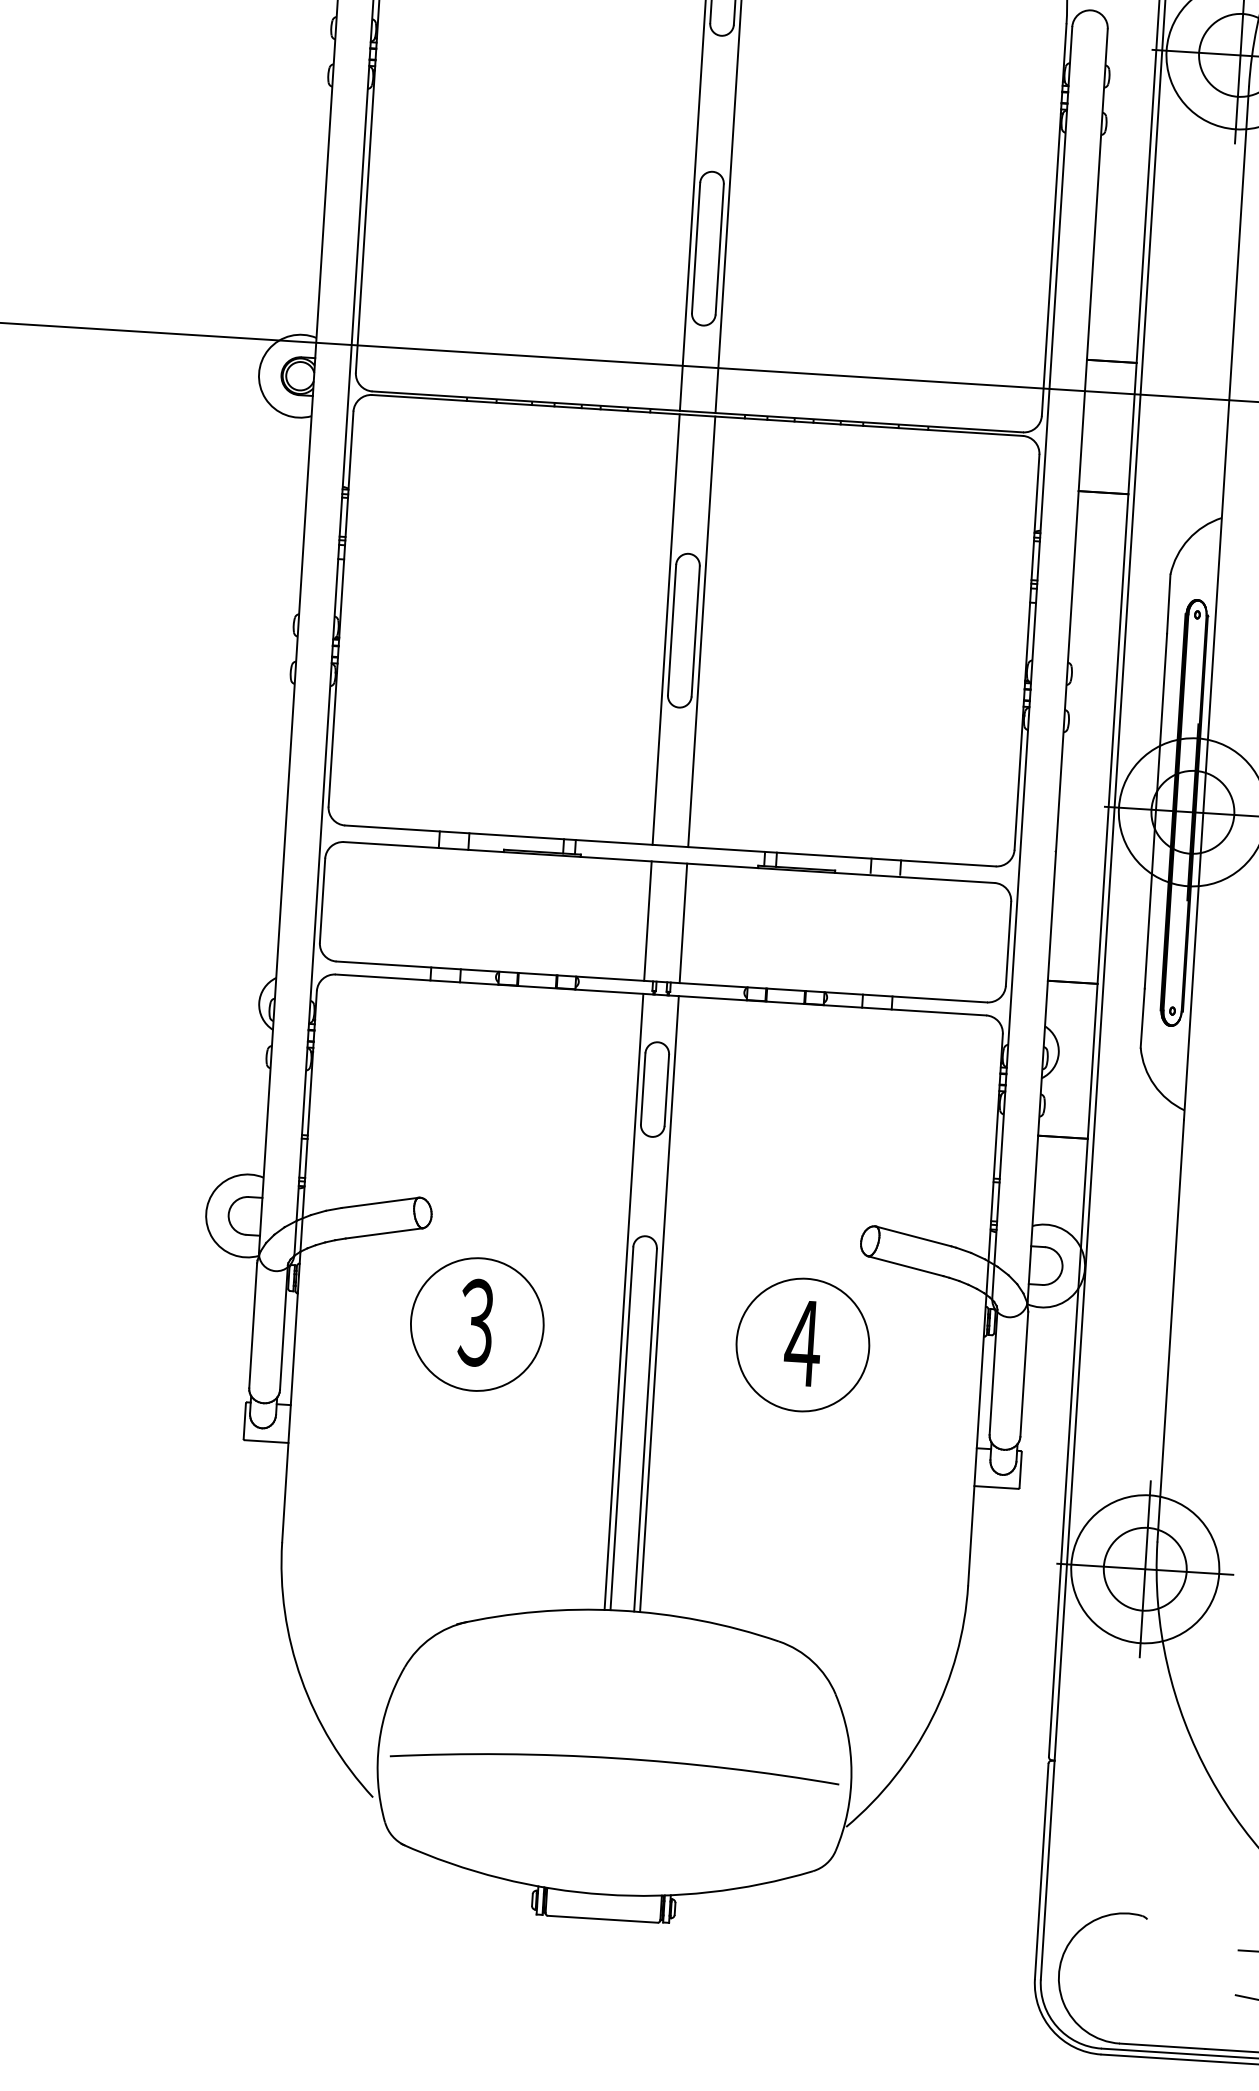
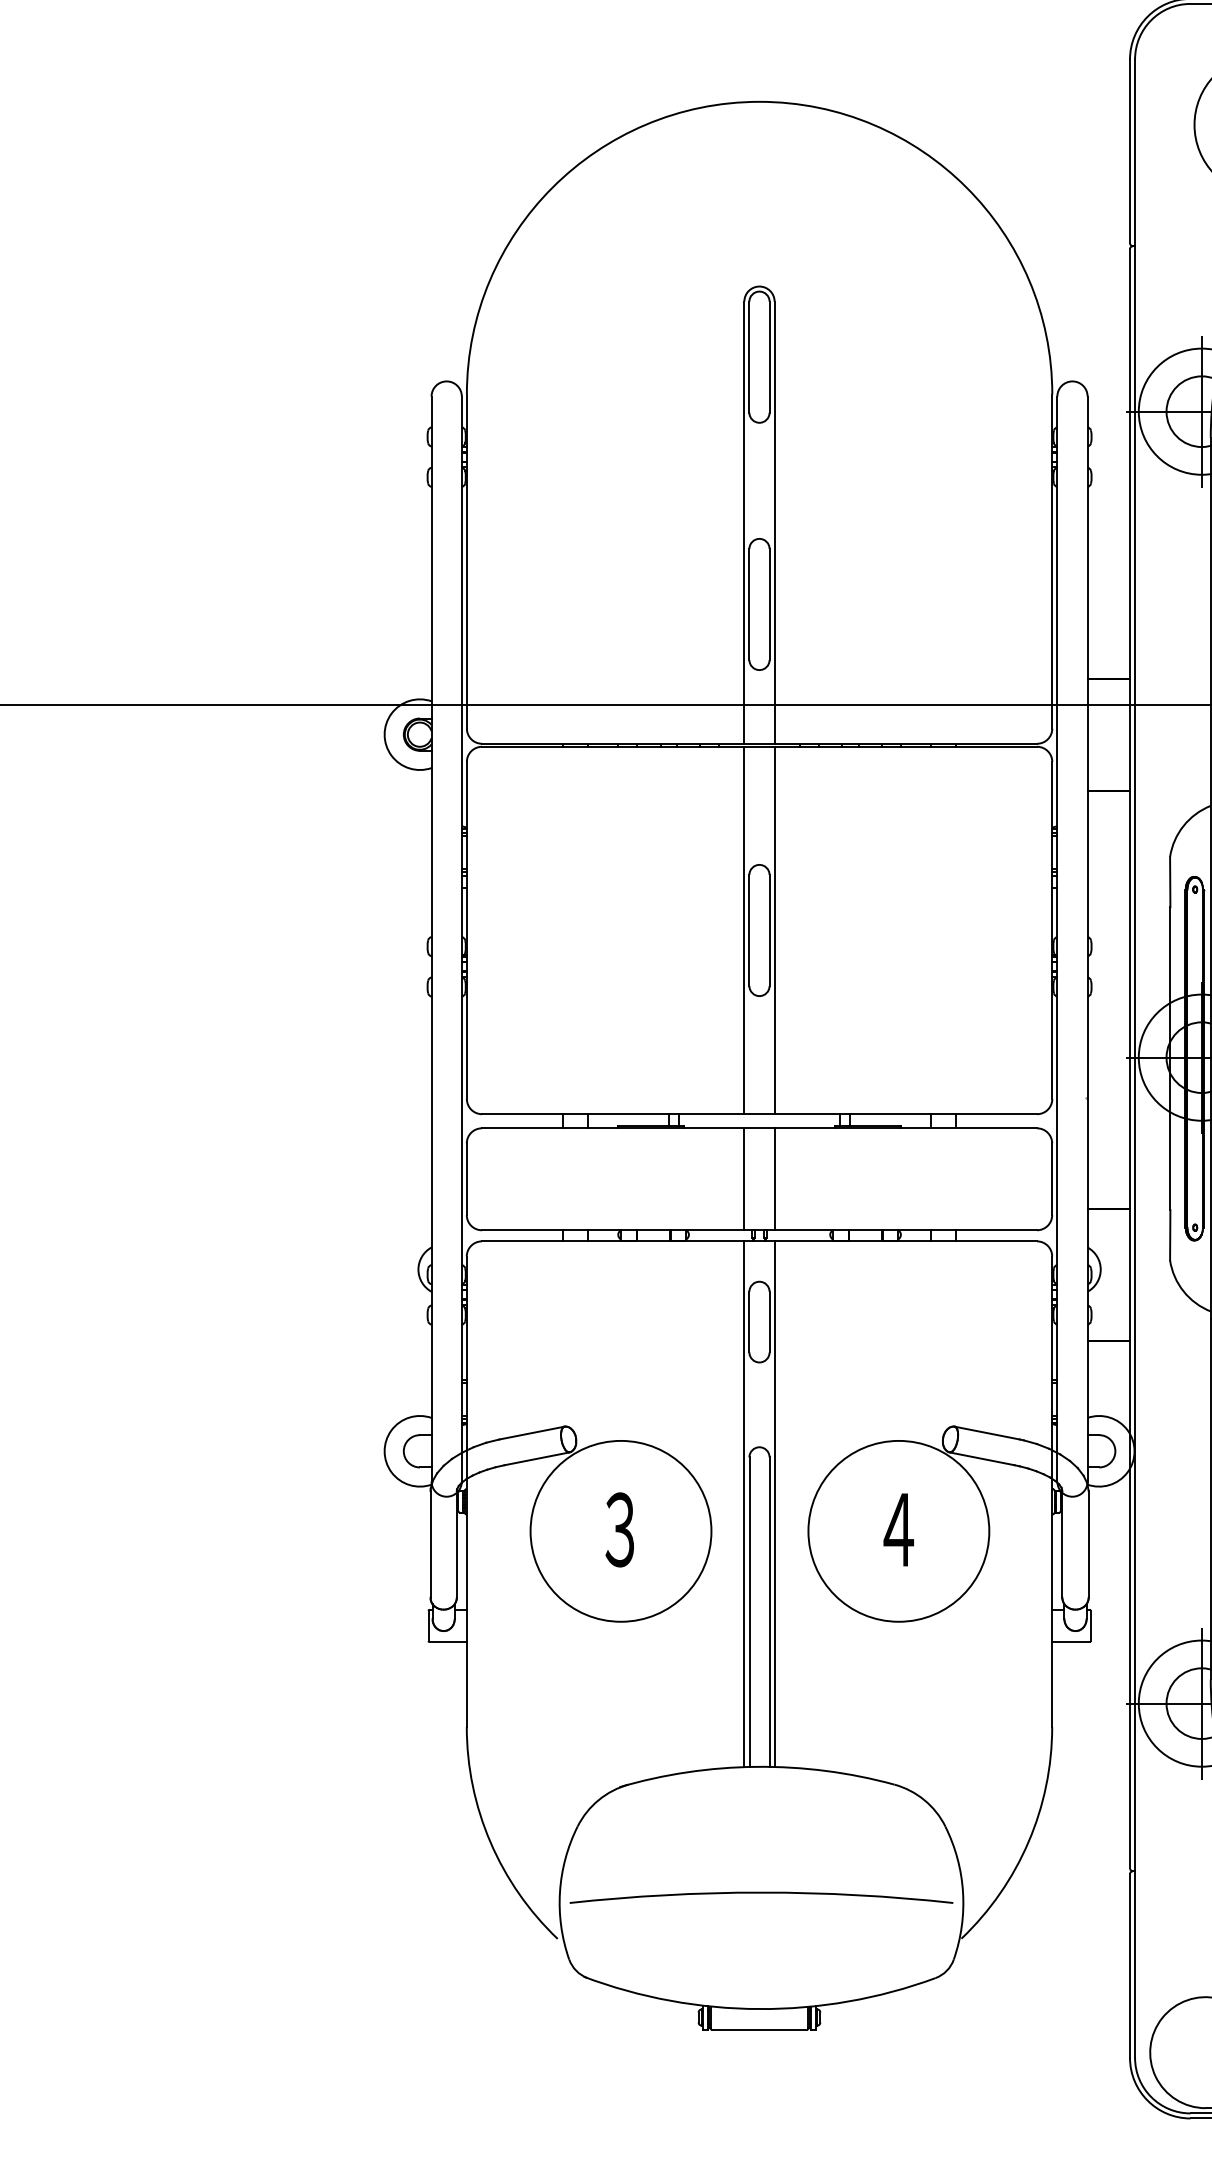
circle: (476, 1323) -> (620, 1530), size x1.6
circle: (802, 1344) -> (898, 1530), size x1.6

